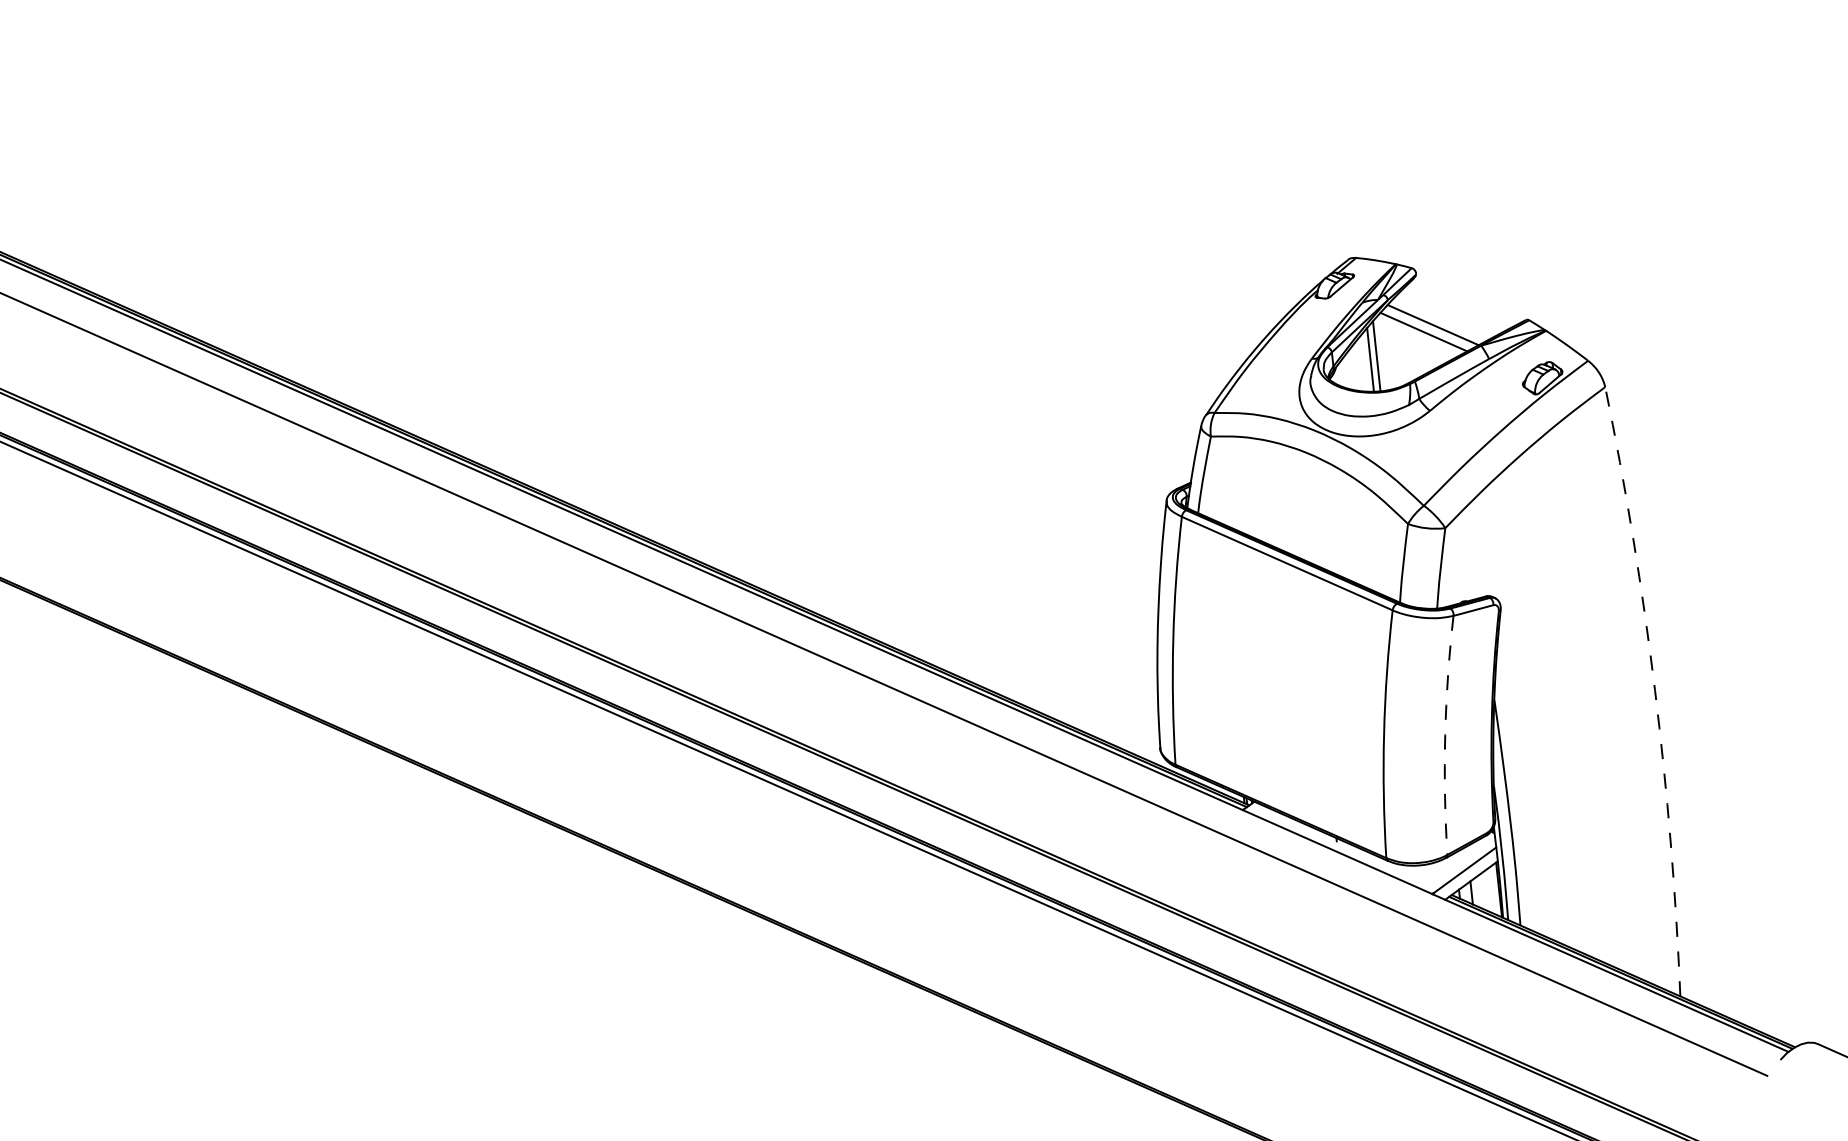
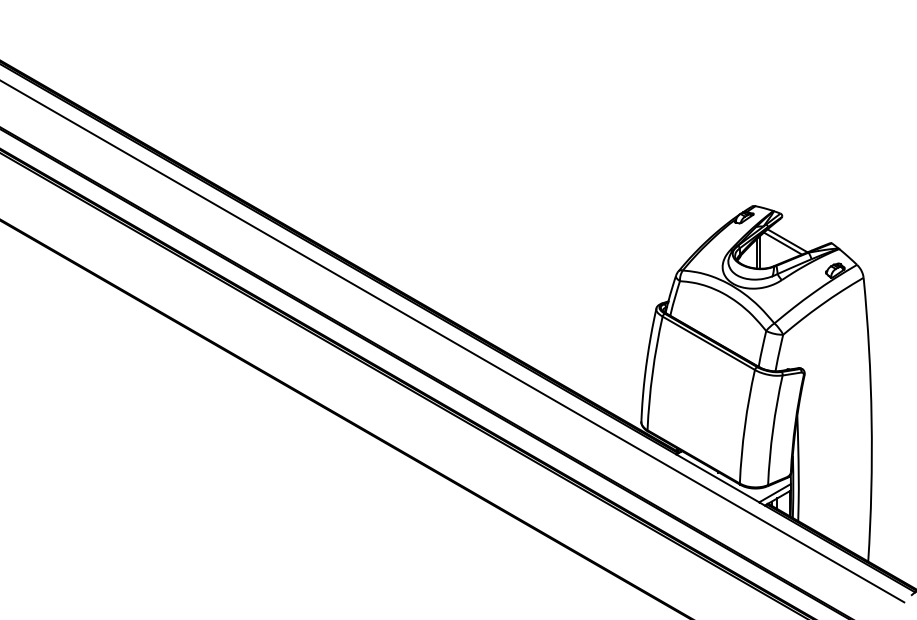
arc: (1654, 690) -> (871, 419), dashed -> solid
arc: (1444, 734) -> (772, 429), dashed -> solid

